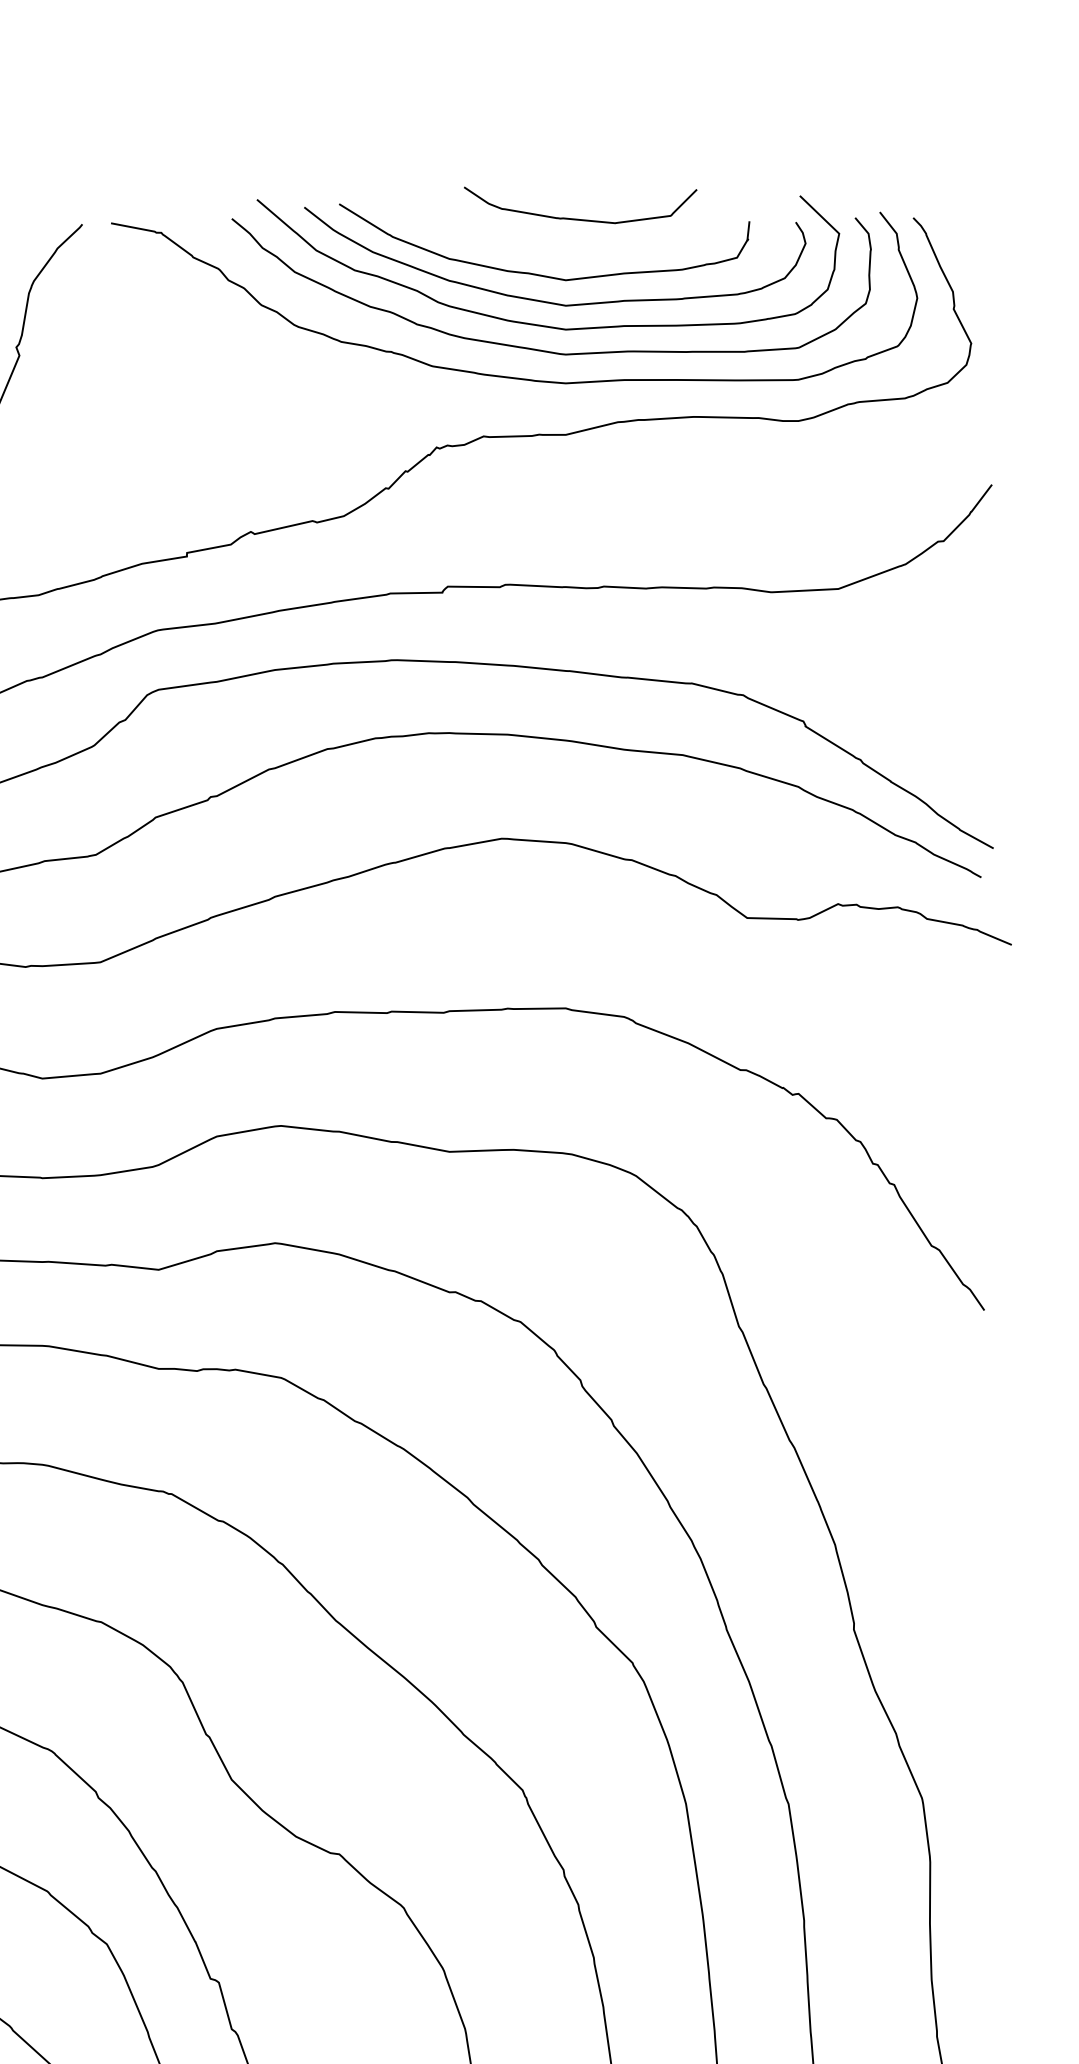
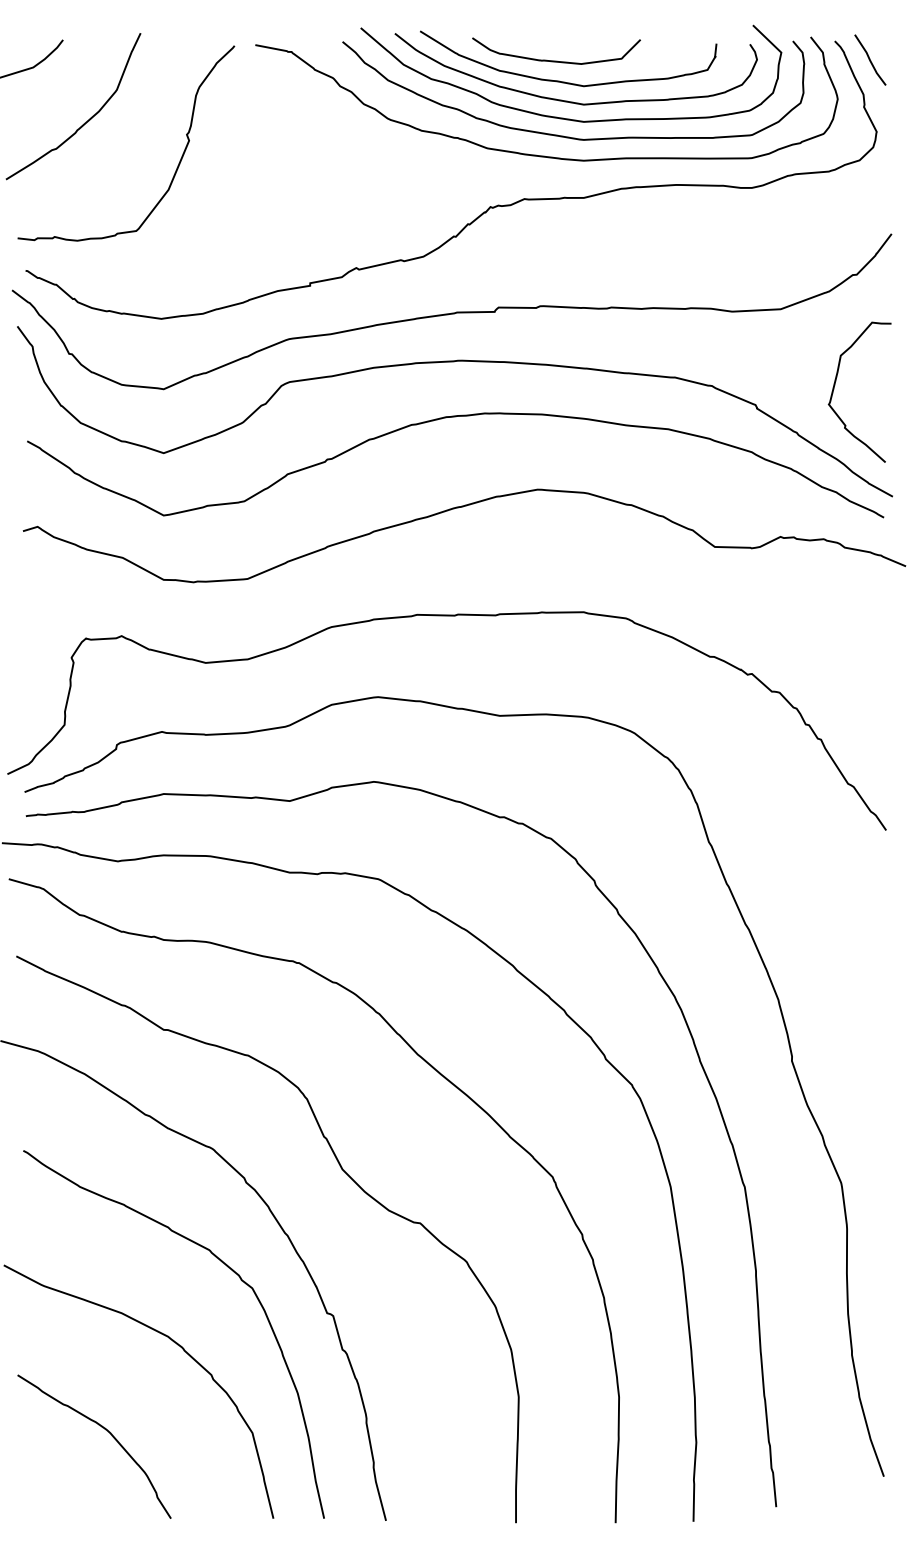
curve: (580, 218) -> (556, 60), moved
curve: (962, 243) -> (870, 59), added
curve: (914, 694) -> (835, 385), added

